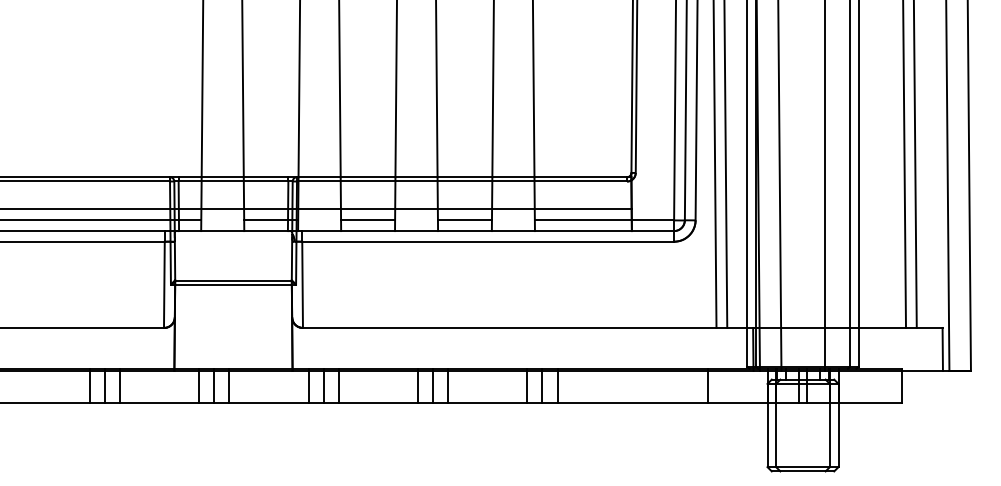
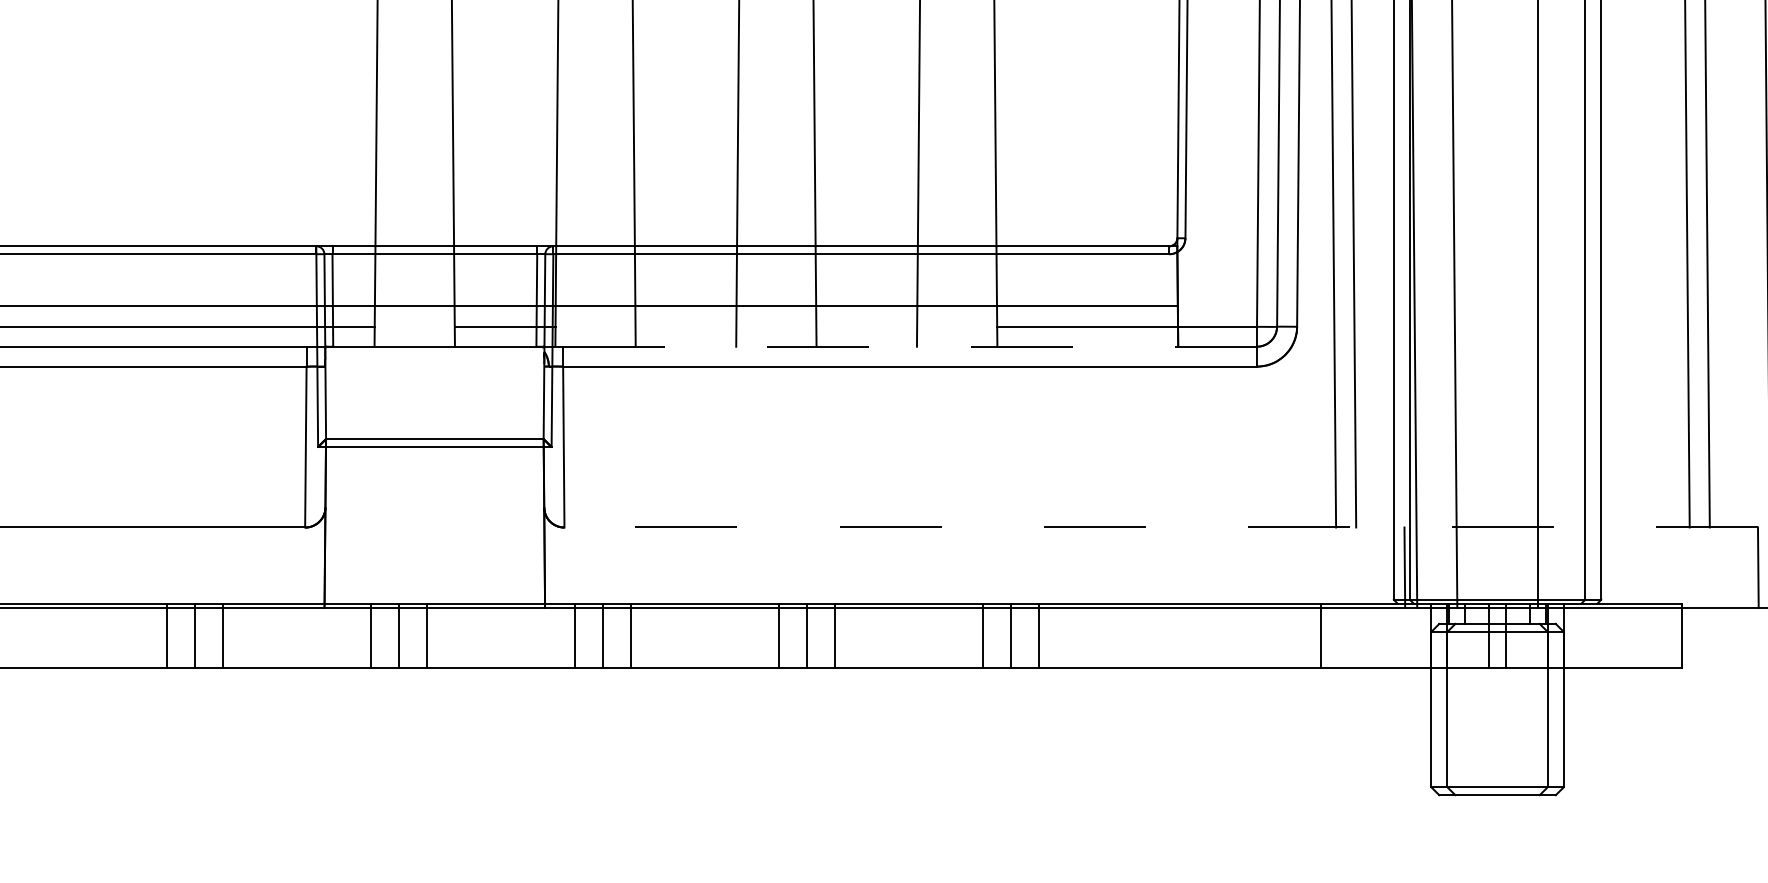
line: (368, 220) -> (686, 327), removed
line: (464, 220) -> (865, 327), removed
line: (488, 231) -> (910, 347), solid -> dashed
line: (622, 327) -> (1160, 526), solid -> dashed

